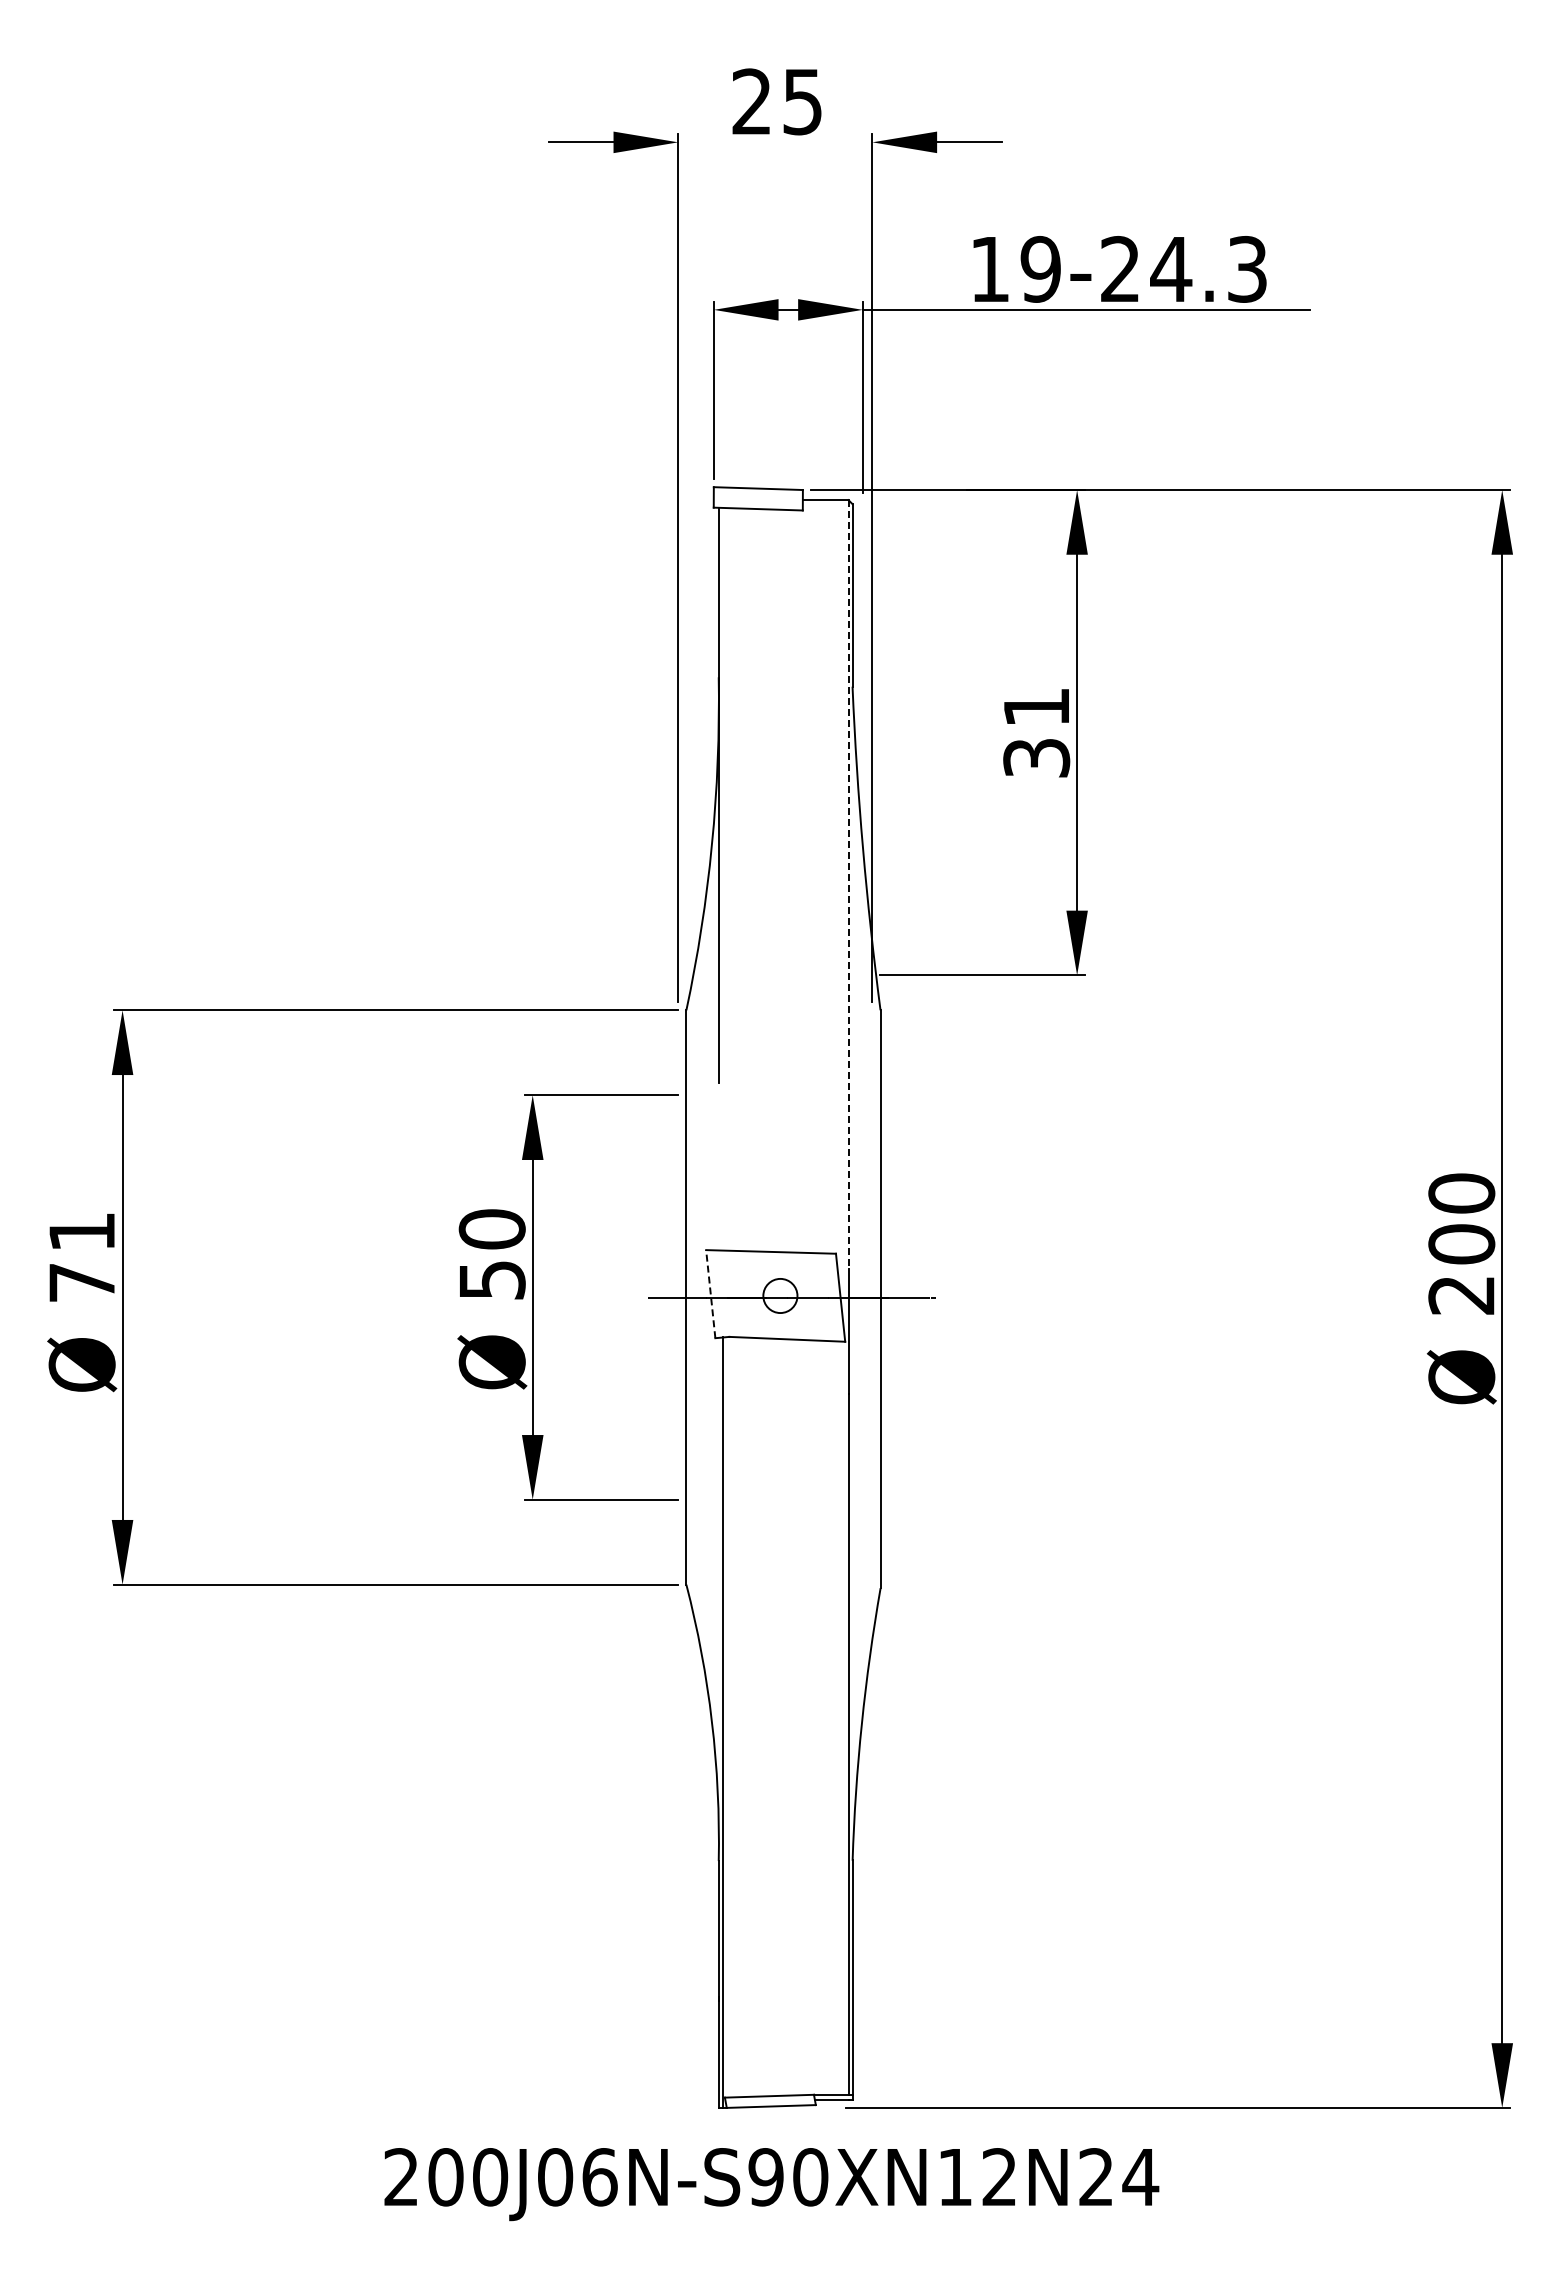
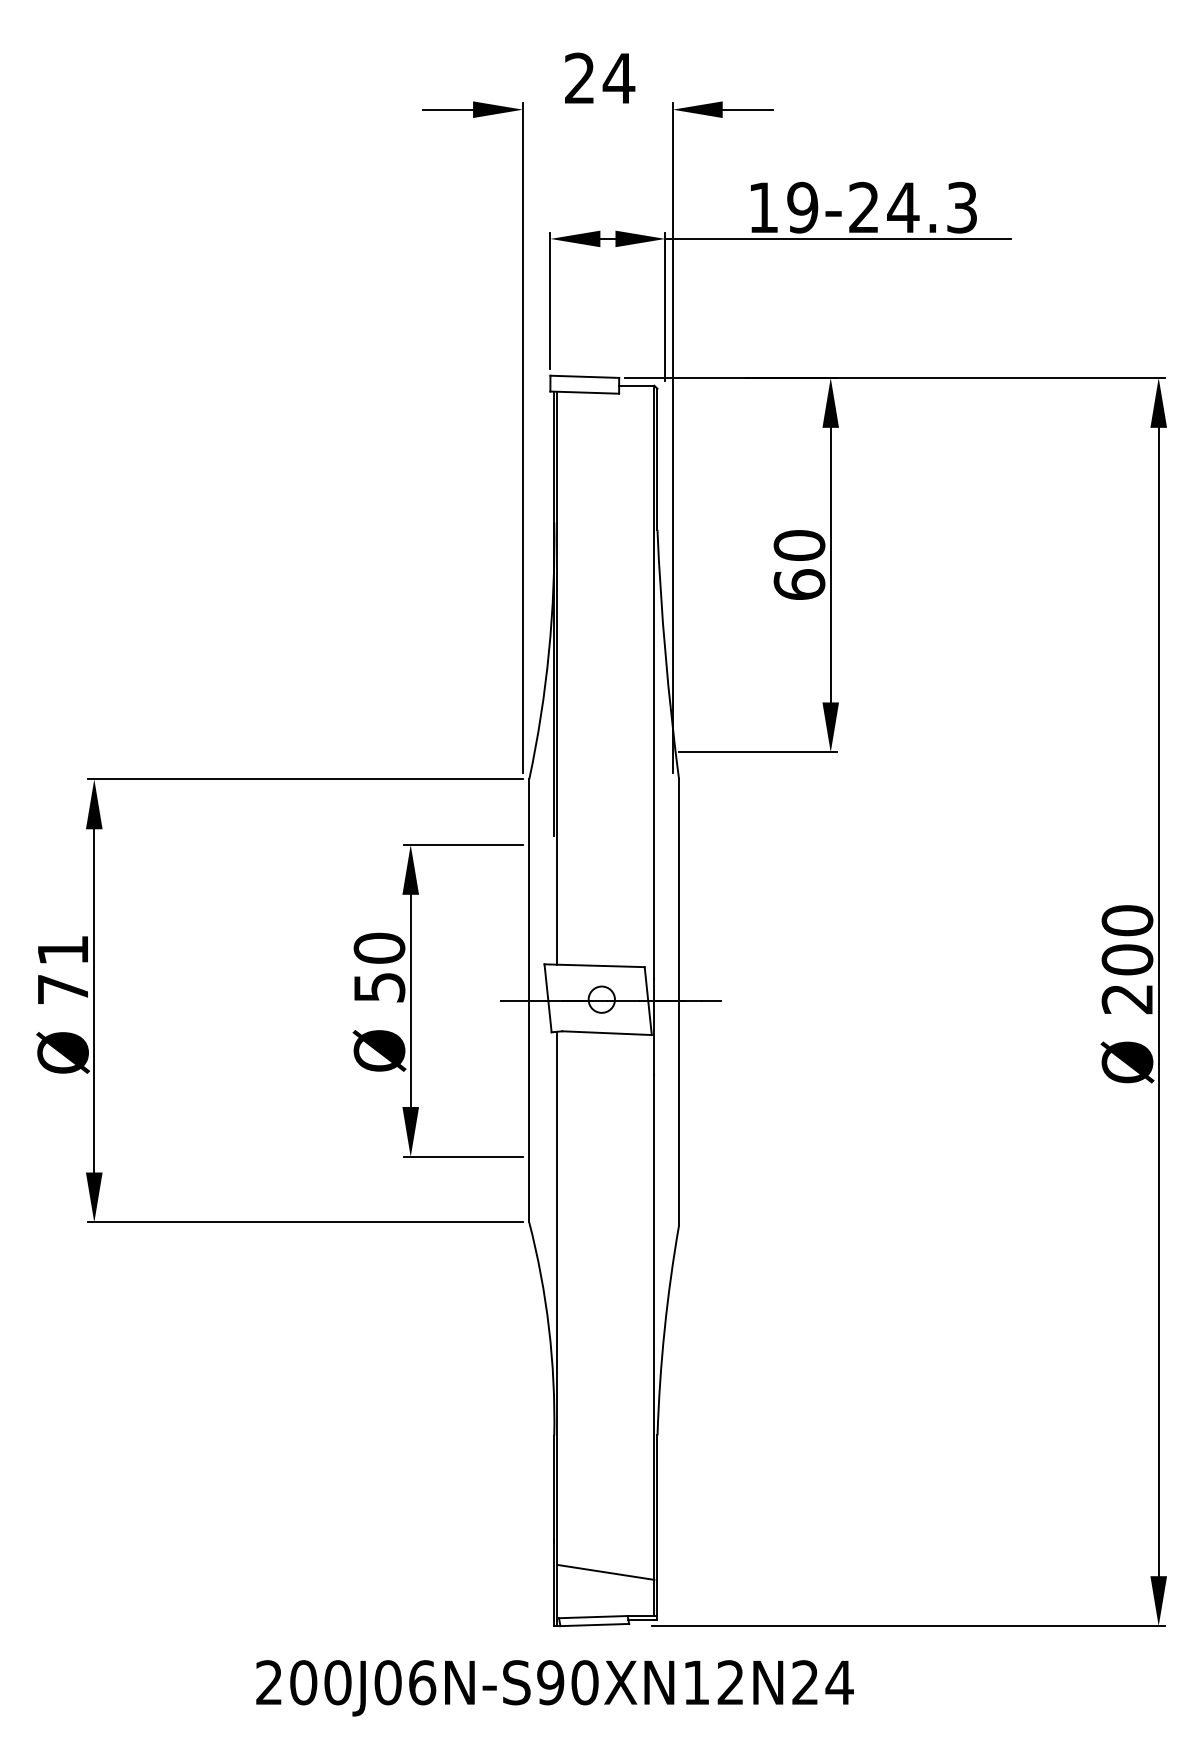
text: (802, 102) -> (618, 78), 25 -> 24
text: (1036, 732) -> (799, 564), 31 -> 60
line: (722, 878) -> (557, 677), added
line: (848, 884) -> (654, 682), dashed -> solid
line: (710, 1293) -> (547, 997), dashed -> solid
line: (785, 2037) -> (605, 1571), added
text: (771, 2184) -> (554, 1688), moved

